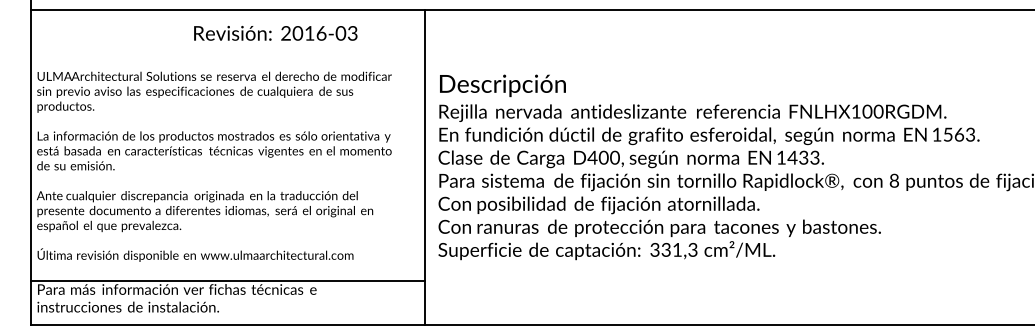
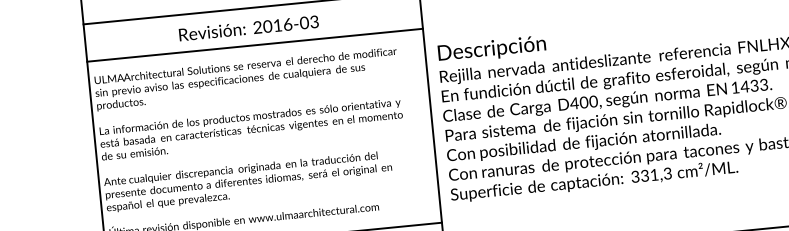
text: (275, 33) -> (248, 28), moved
line: (227, 53) -> (254, 45), added

